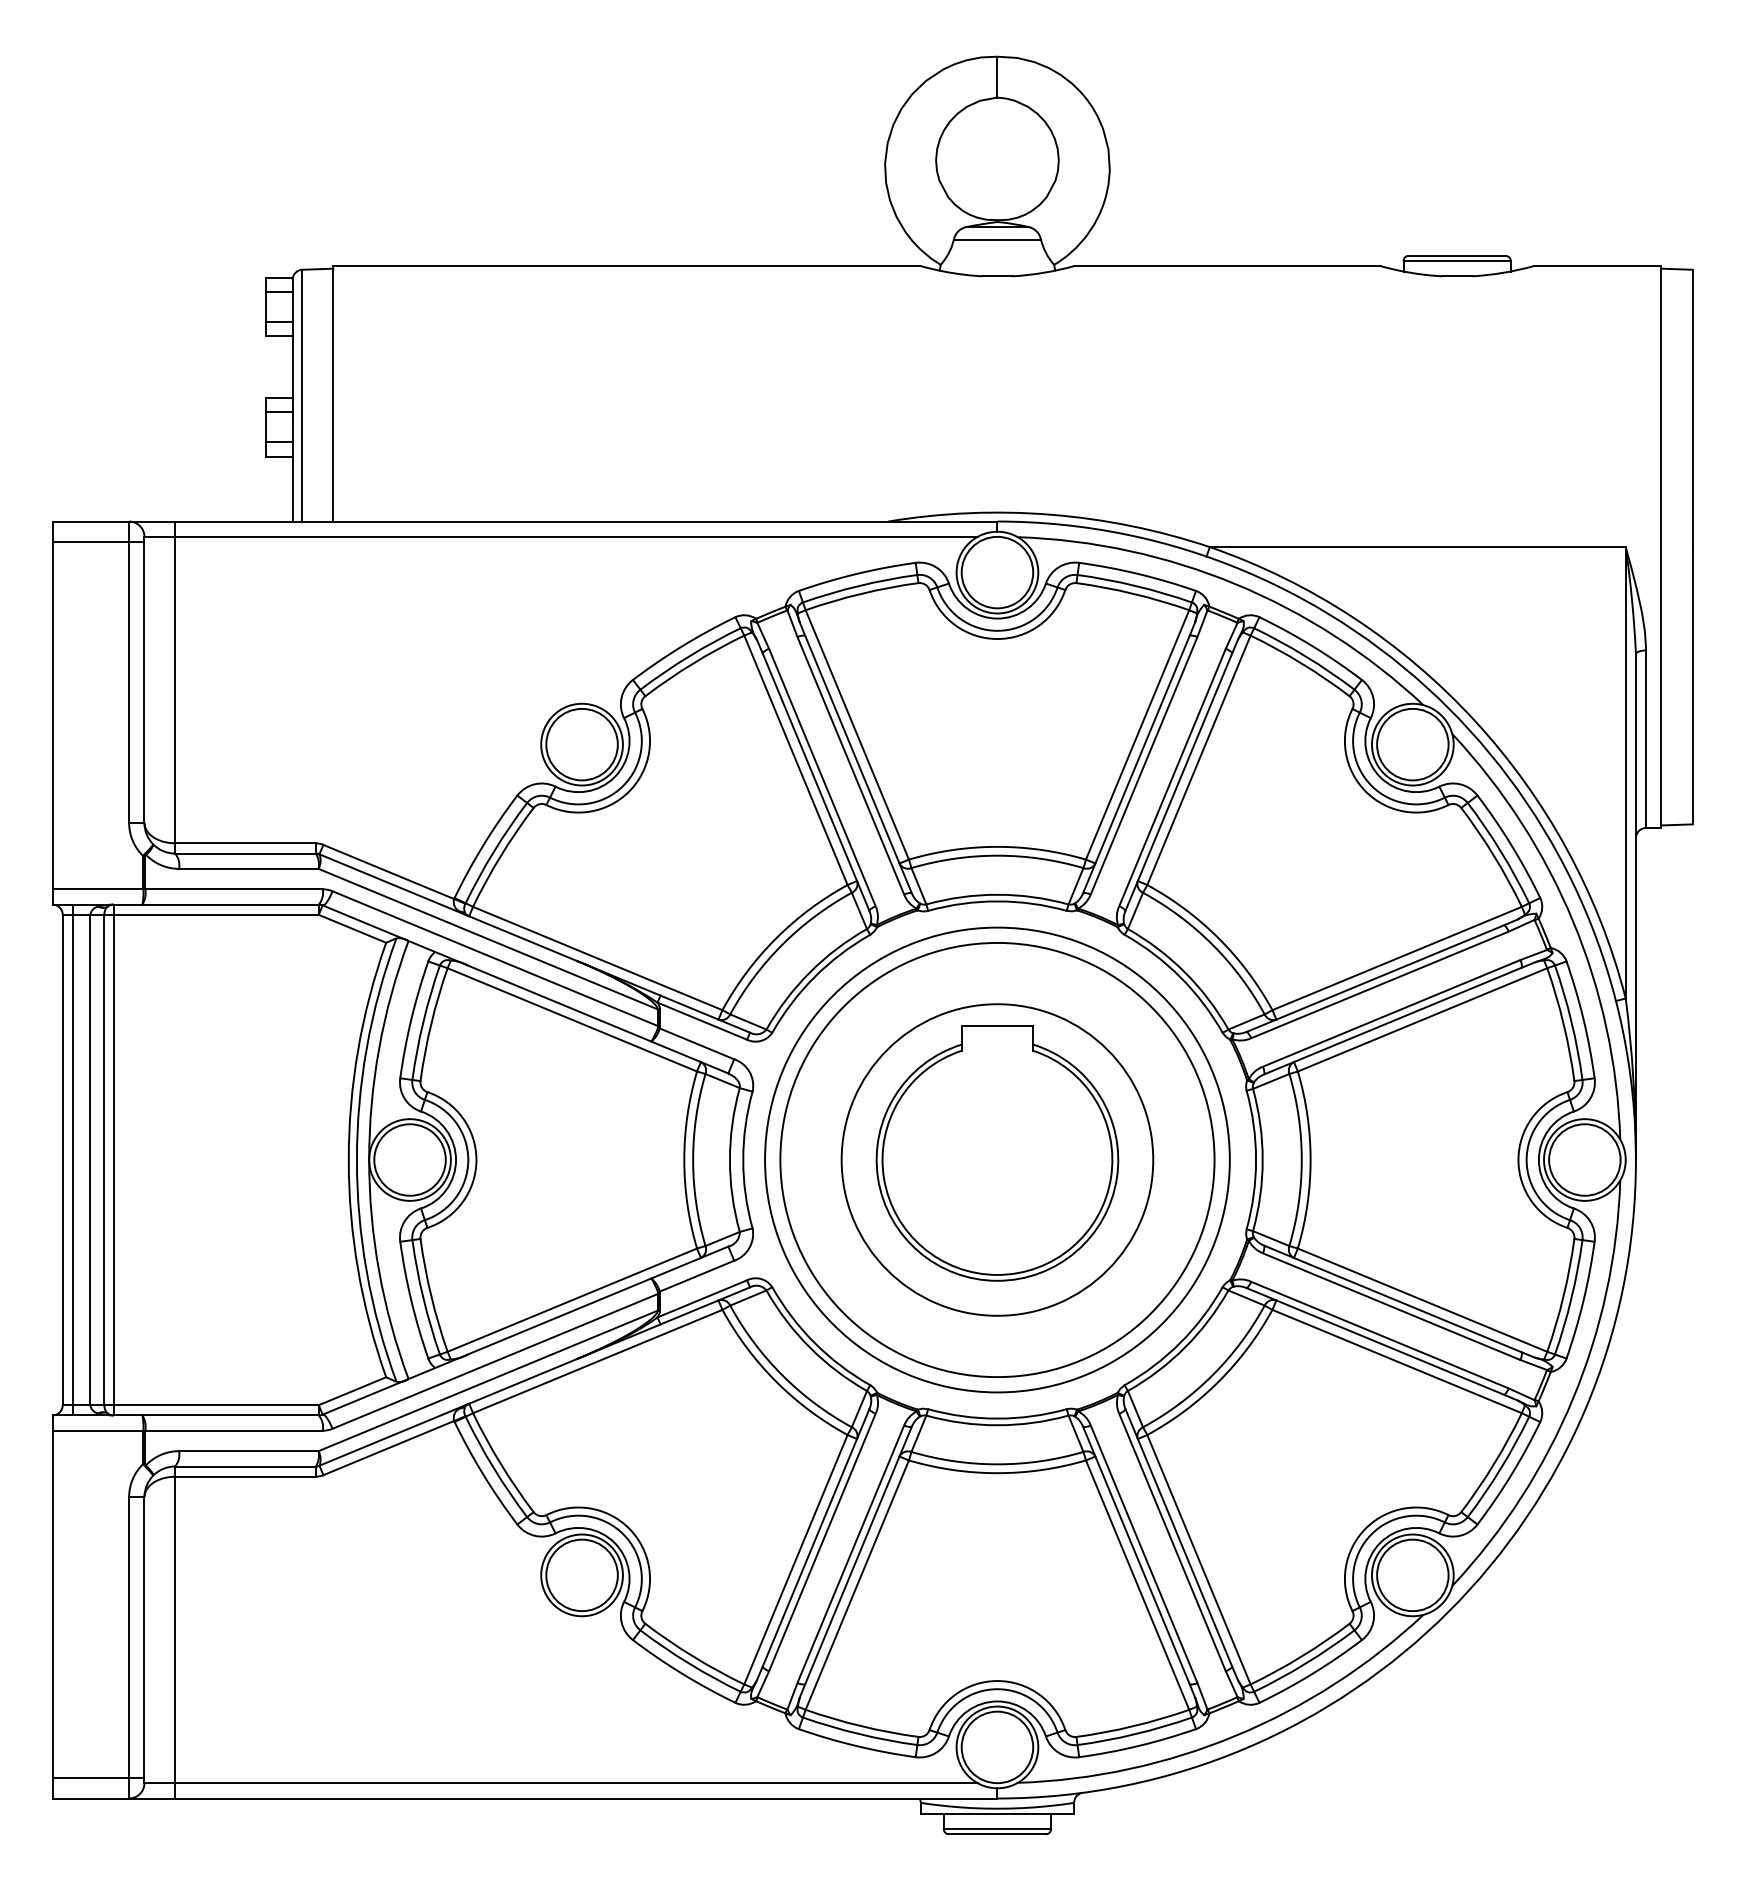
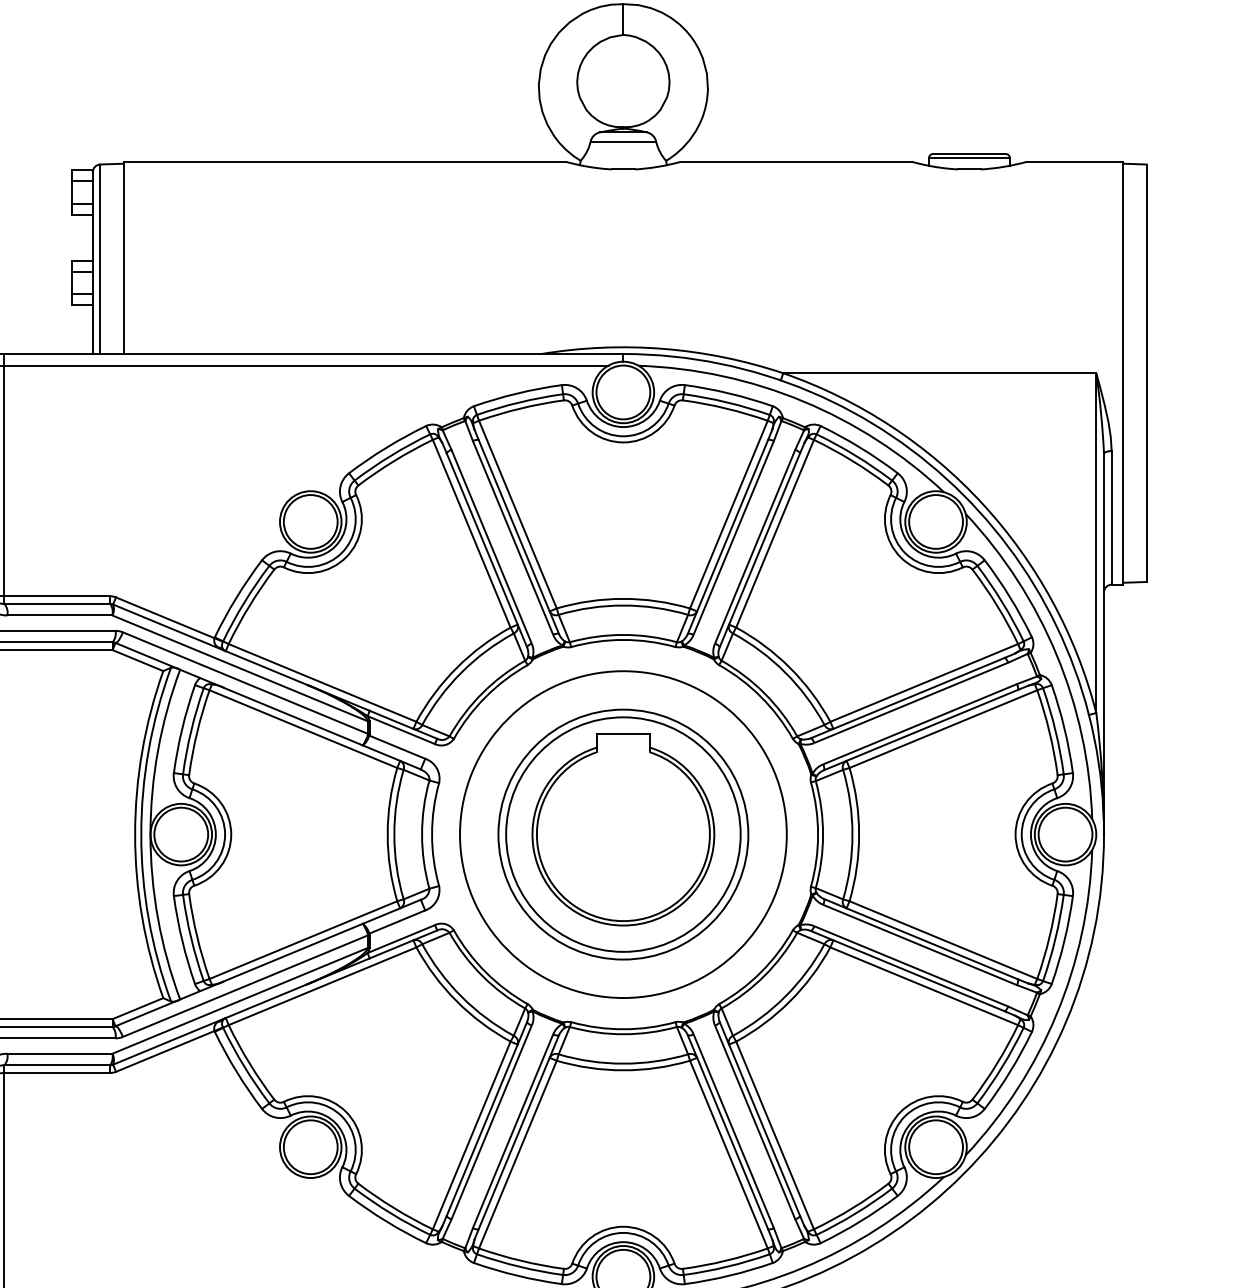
circle: (997, 1160) -> (623, 834), size x0.71

